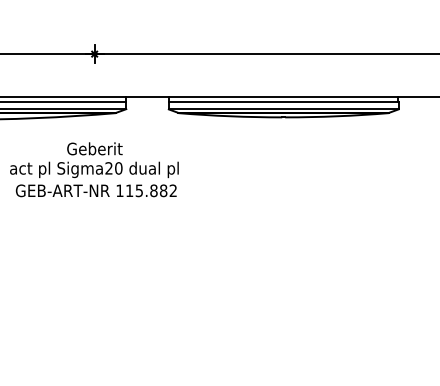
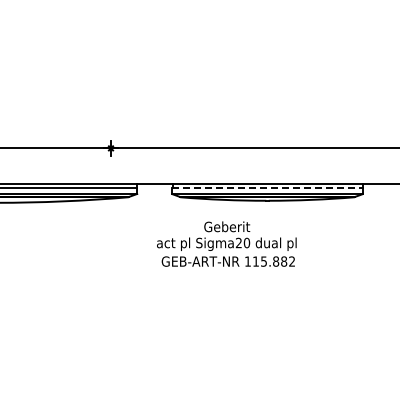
line: (284, 102) -> (268, 188), solid -> dashed
text: (94, 168) -> (226, 243), moved

